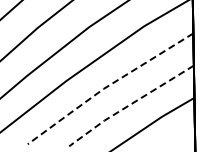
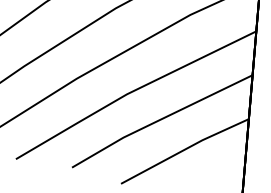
line: (107, 86) -> (132, 91), dashed -> solid
line: (130, 104) -> (161, 119), dashed -> solid

